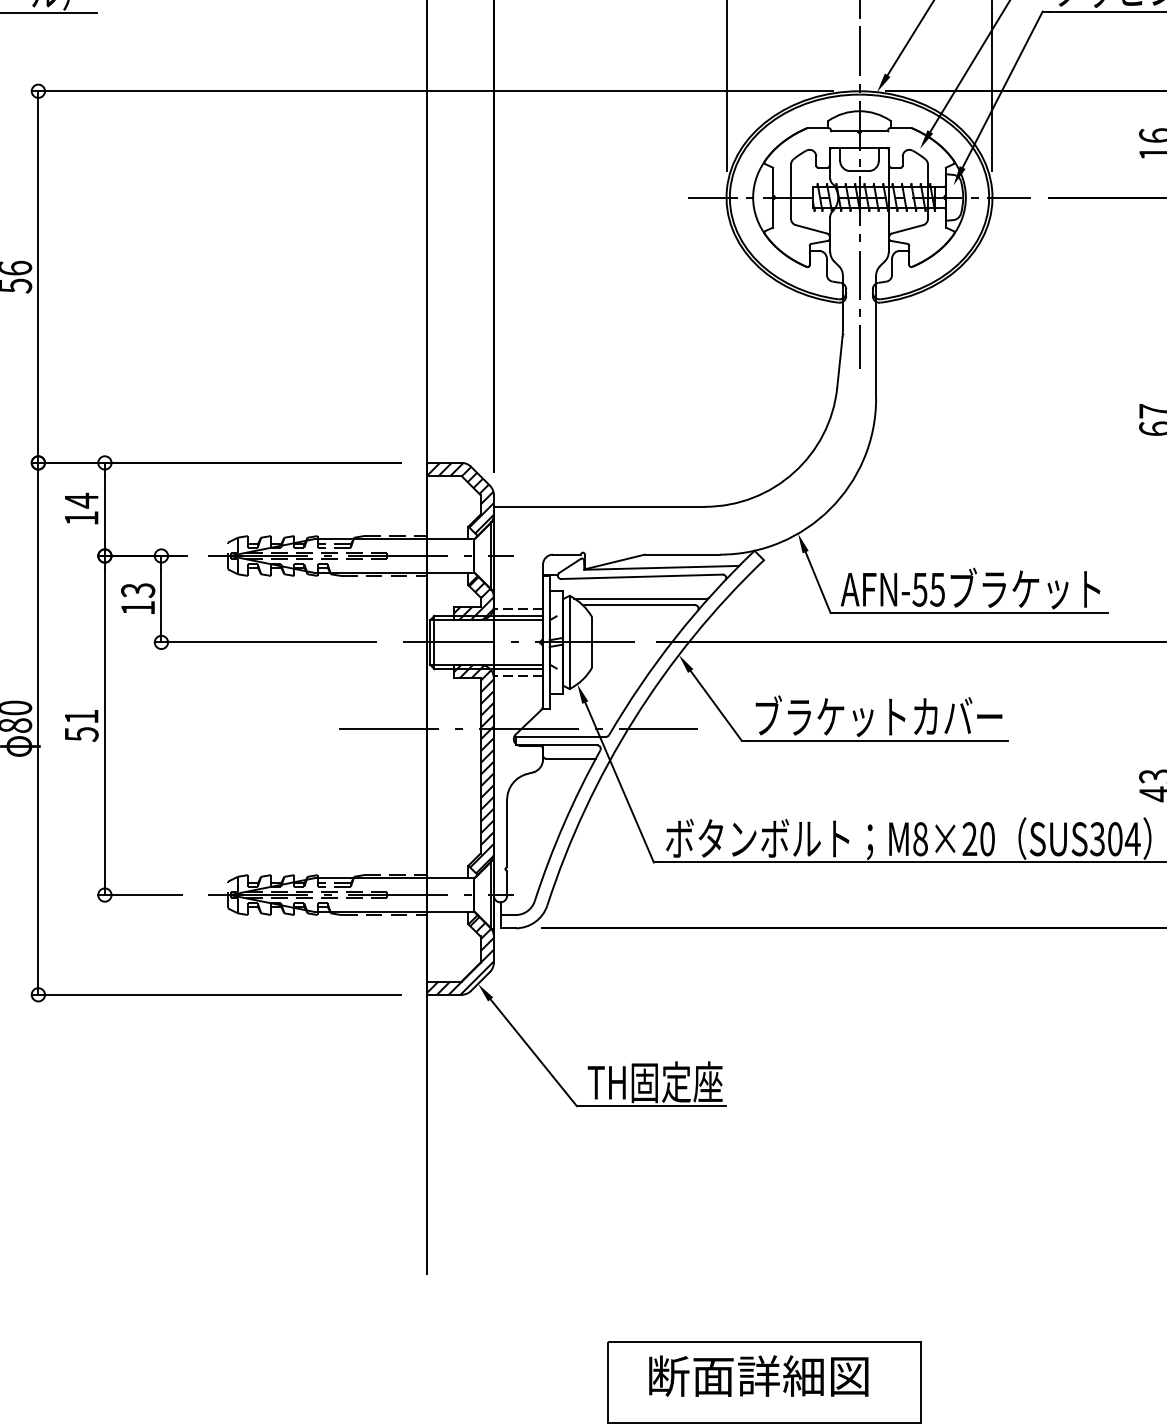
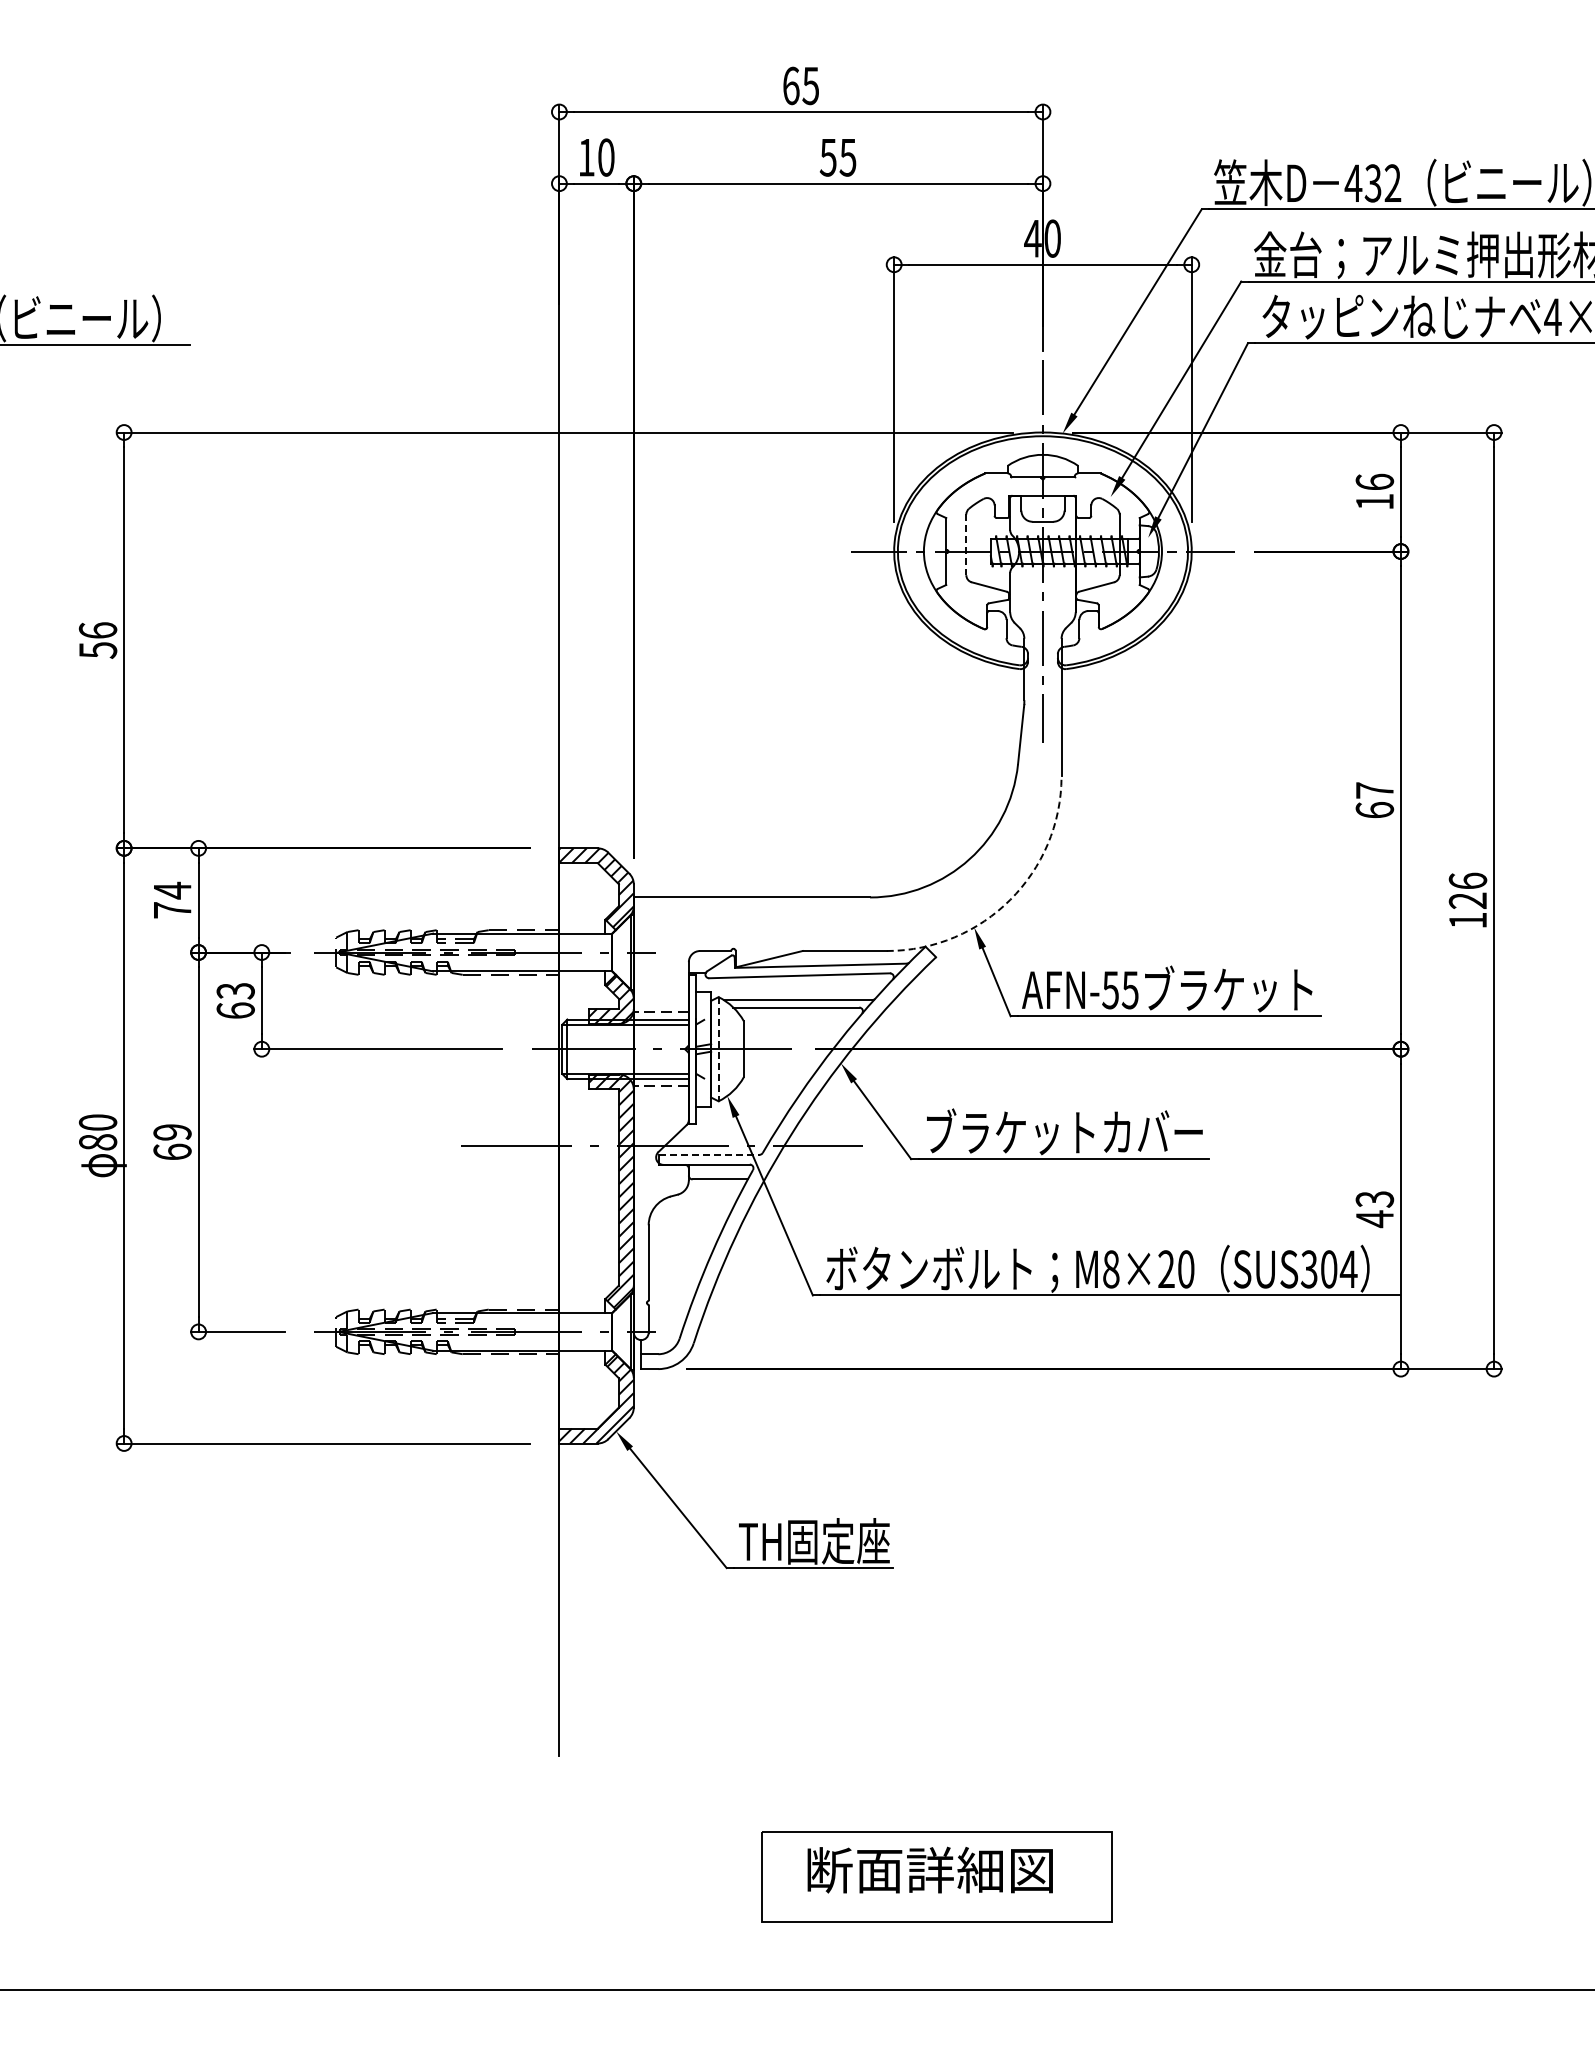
line: (791, 192) -> (966, 545), solid -> dashed
arc: (830, 508) -> (1010, 899), solid -> dashed
text: (81, 518) -> (172, 910), 14 -> 74
text: (137, 607) -> (235, 1010), 13 -> 63
line: (569, 642) -> (718, 1049), solid -> dashed
text: (81, 725) -> (172, 1142), 51 -> 69
line: (561, 736) -> (709, 1154), solid -> dashed

